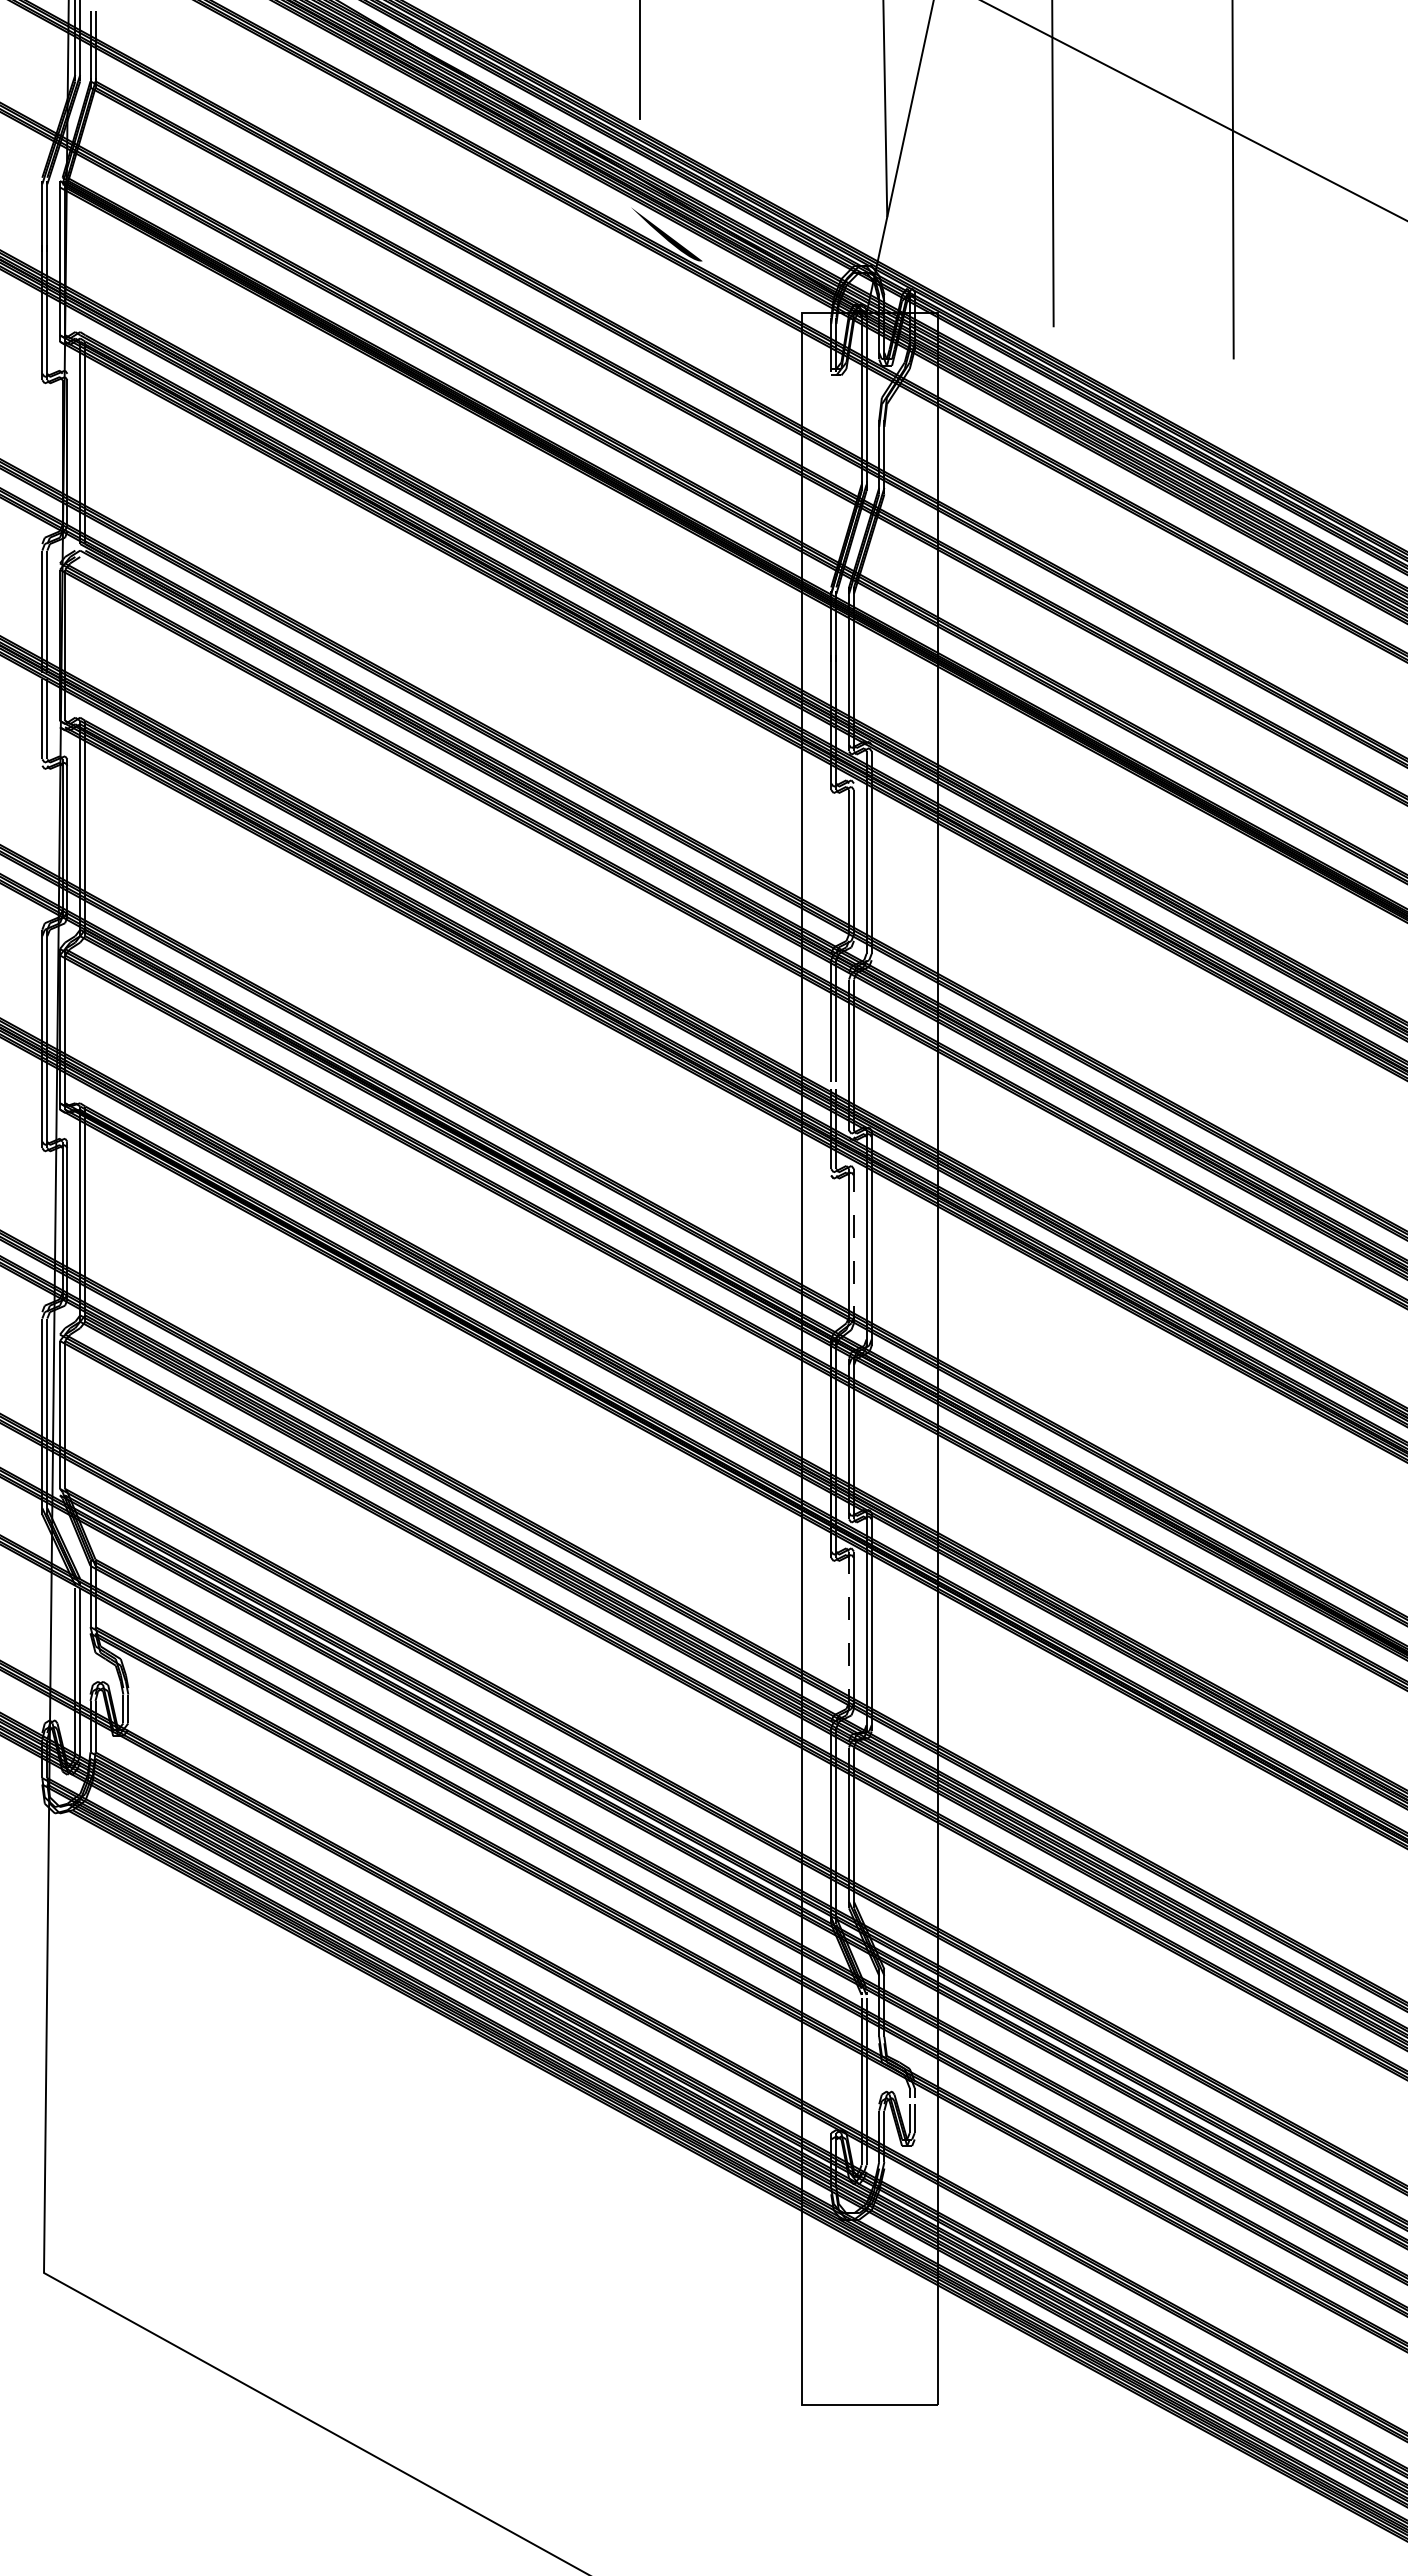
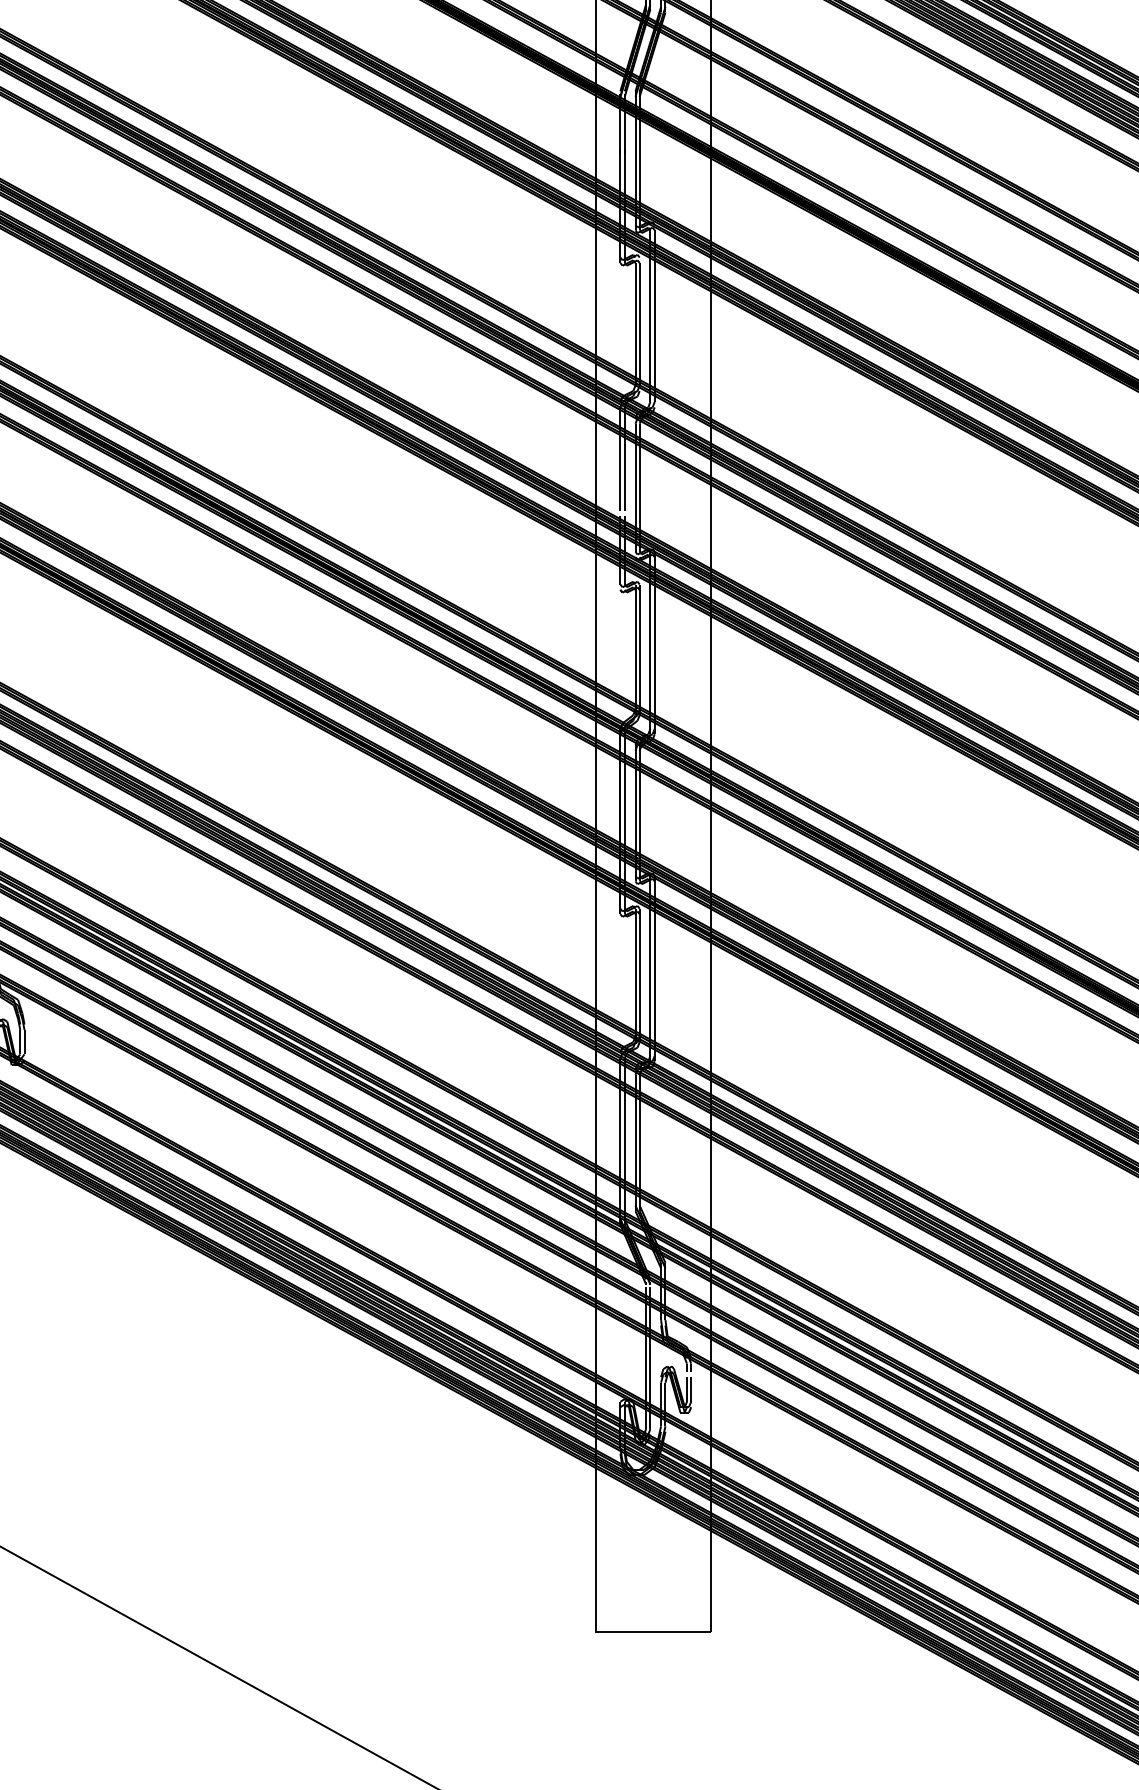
line: (853, 1246) -> (639, 650), dashed -> solid
line: (849, 1630) -> (635, 975), dashed -> solid

